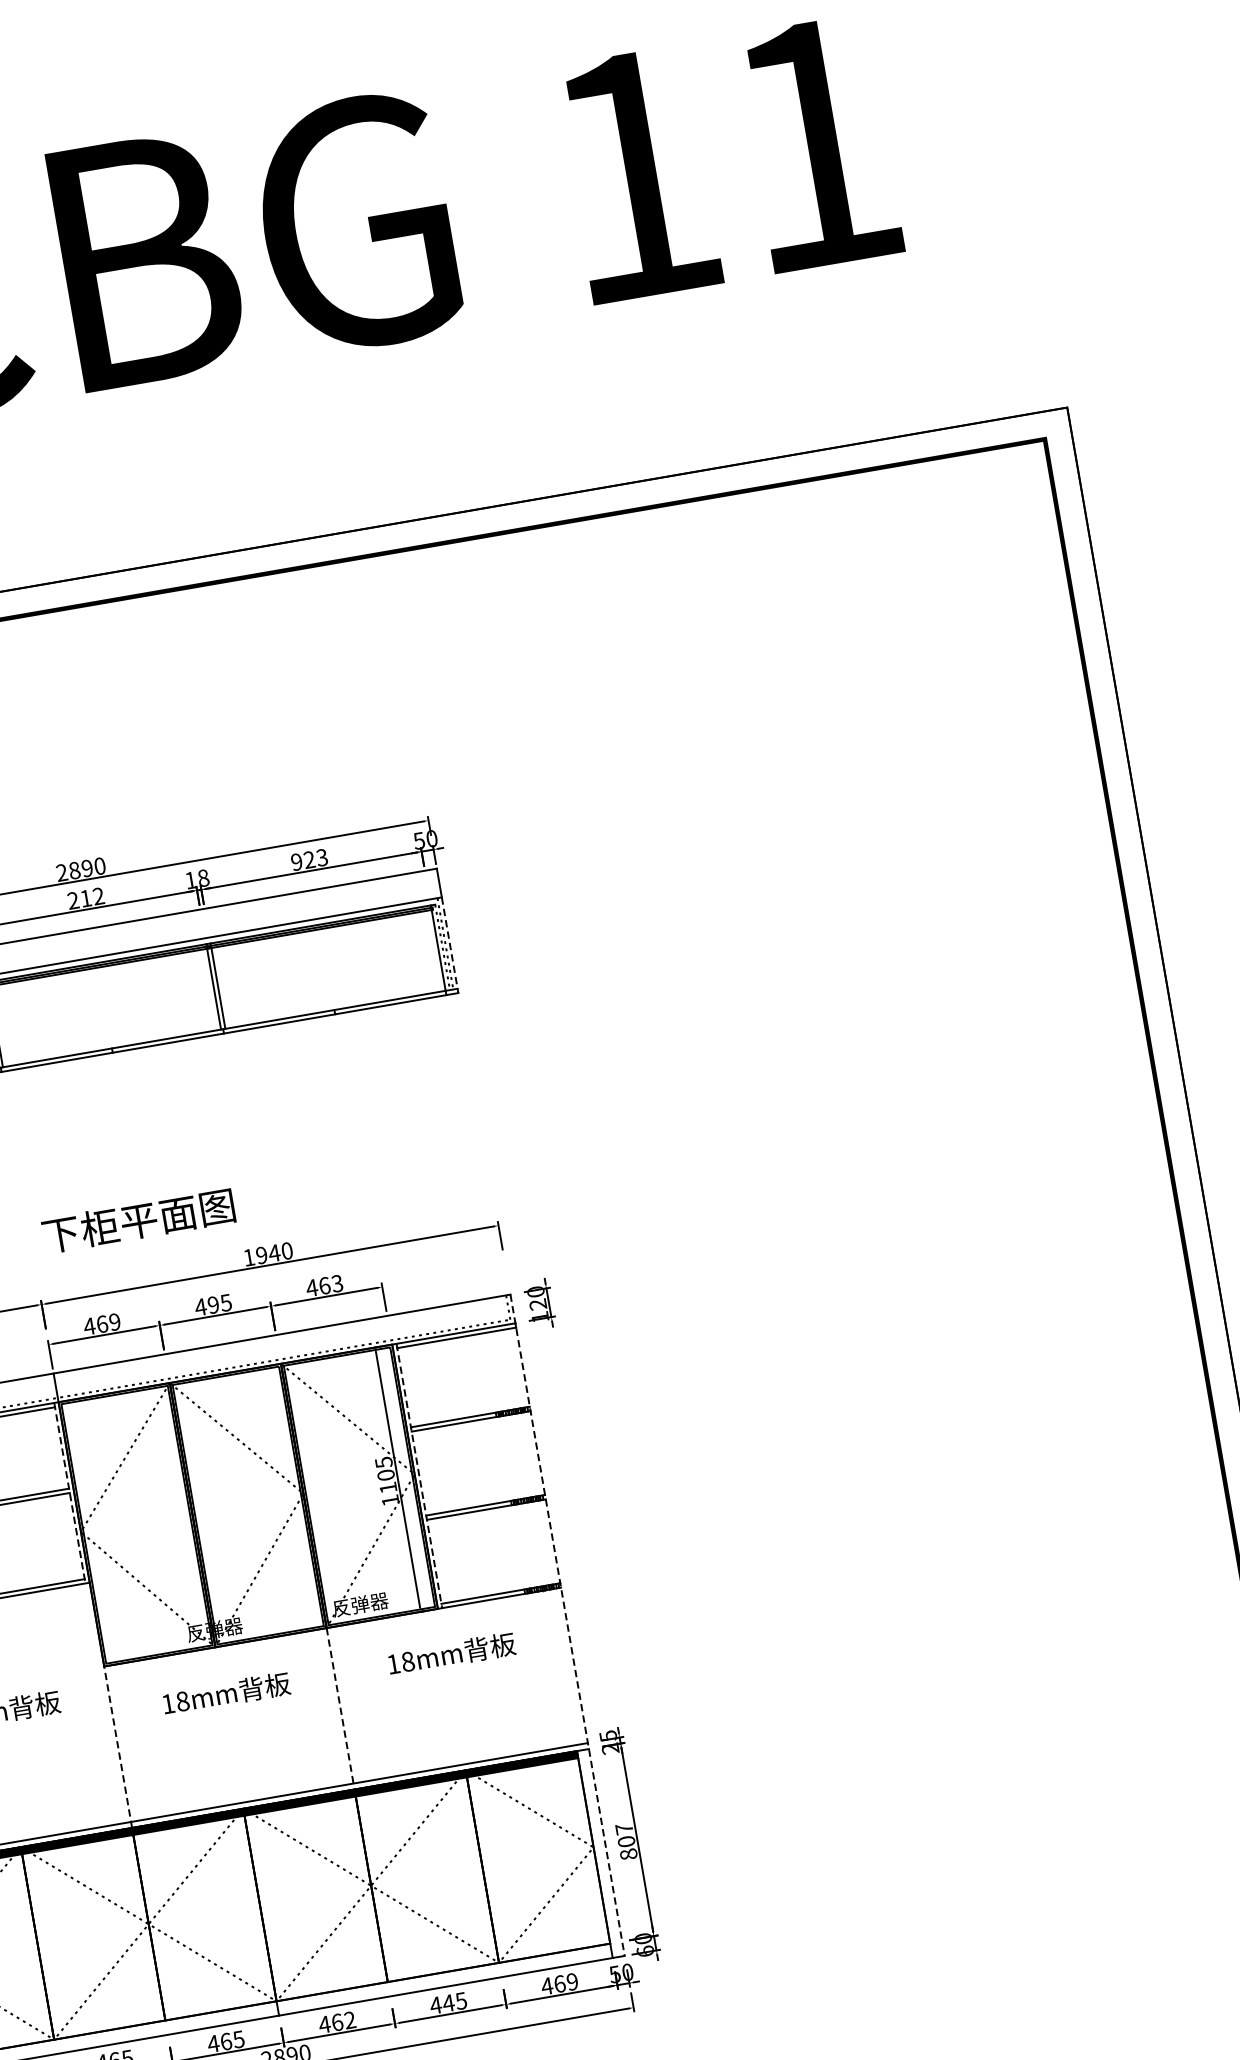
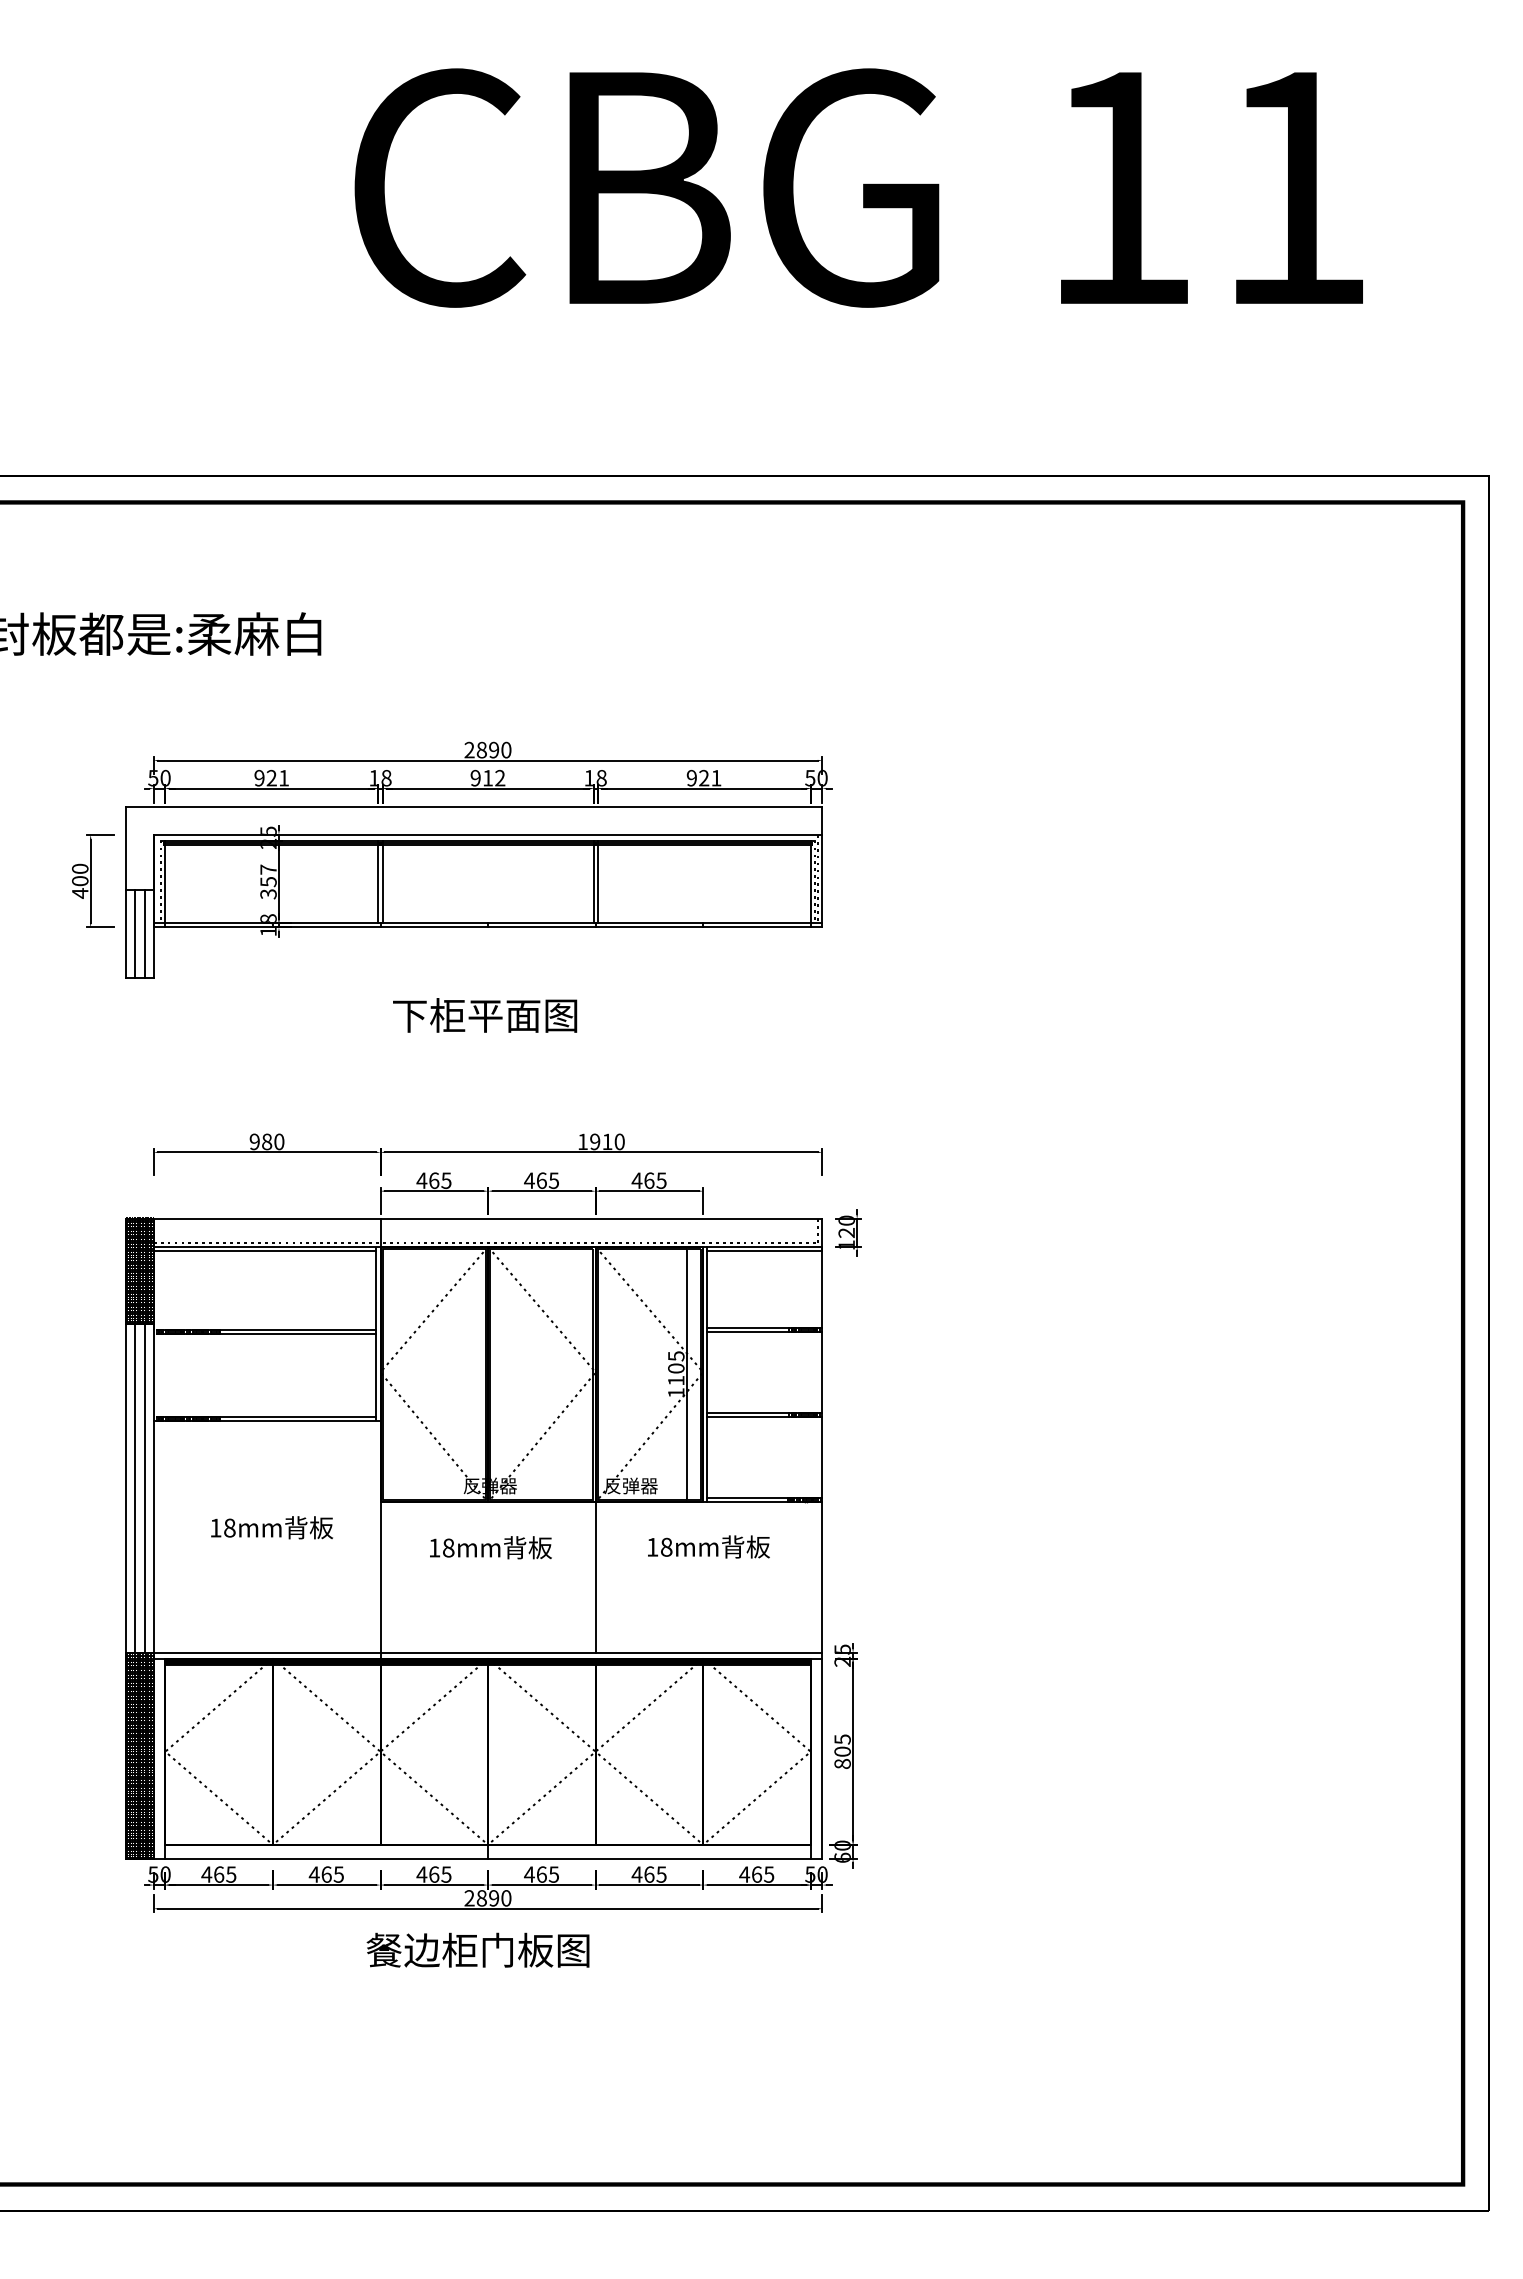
text: (322, 856) -> (716, 777), 923 -> 921
text: (73, 901) -> (475, 778), 212 -> 912
line: (450, 945) -> (822, 881), dashed -> solid
text: (139, 1220) -> (485, 1015), moved
text: (273, 1252) -> (606, 1141), 1940 -> 1910
text: (337, 1283) -> (661, 1180), 463 -> 465
text: (213, 1304) -> (541, 1180), 495 -> 465
text: (114, 1321) -> (446, 1180), 469 -> 465
line: (419, 1475) -> (707, 1374), dashed -> solid
line: (70, 1493) -> (376, 1334), dashed -> solid
line: (567, 1624) -> (822, 1538), dashed -> solid
line: (340, 1706) -> (595, 1578), dashed -> solid
line: (118, 1747) -> (380, 1580), dashed -> solid
text: (624, 1829) -> (842, 1739), 807 -> 805
text: (572, 1981) -> (769, 1874), 469 -> 465
text: (447, 2003) -> (648, 1874), 445 -> 465
text: (349, 2020) -> (553, 1874), 462 -> 465

